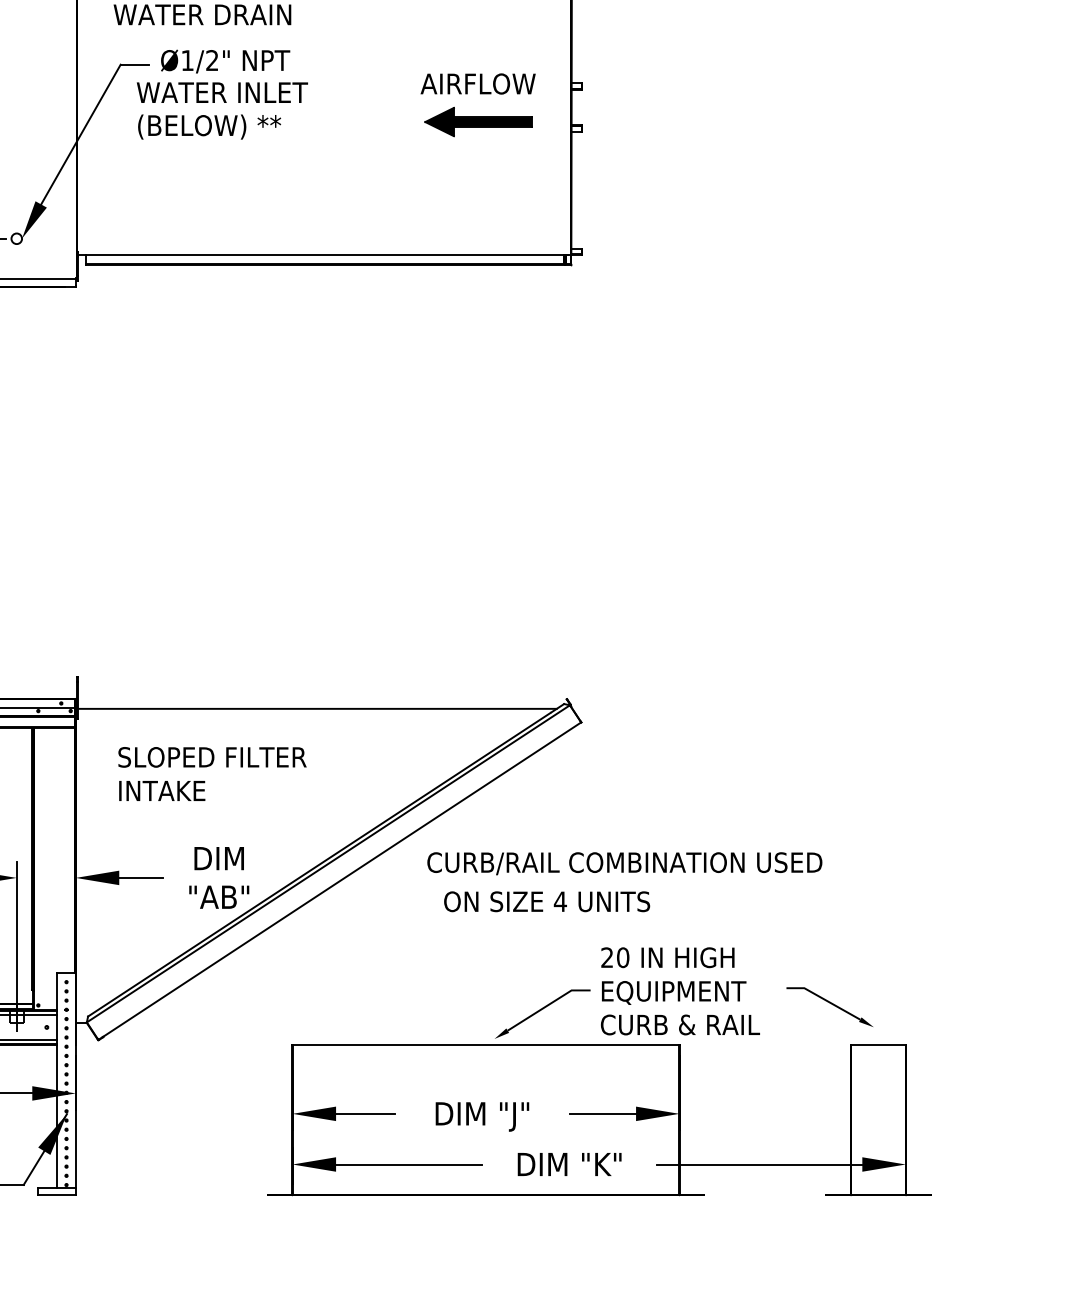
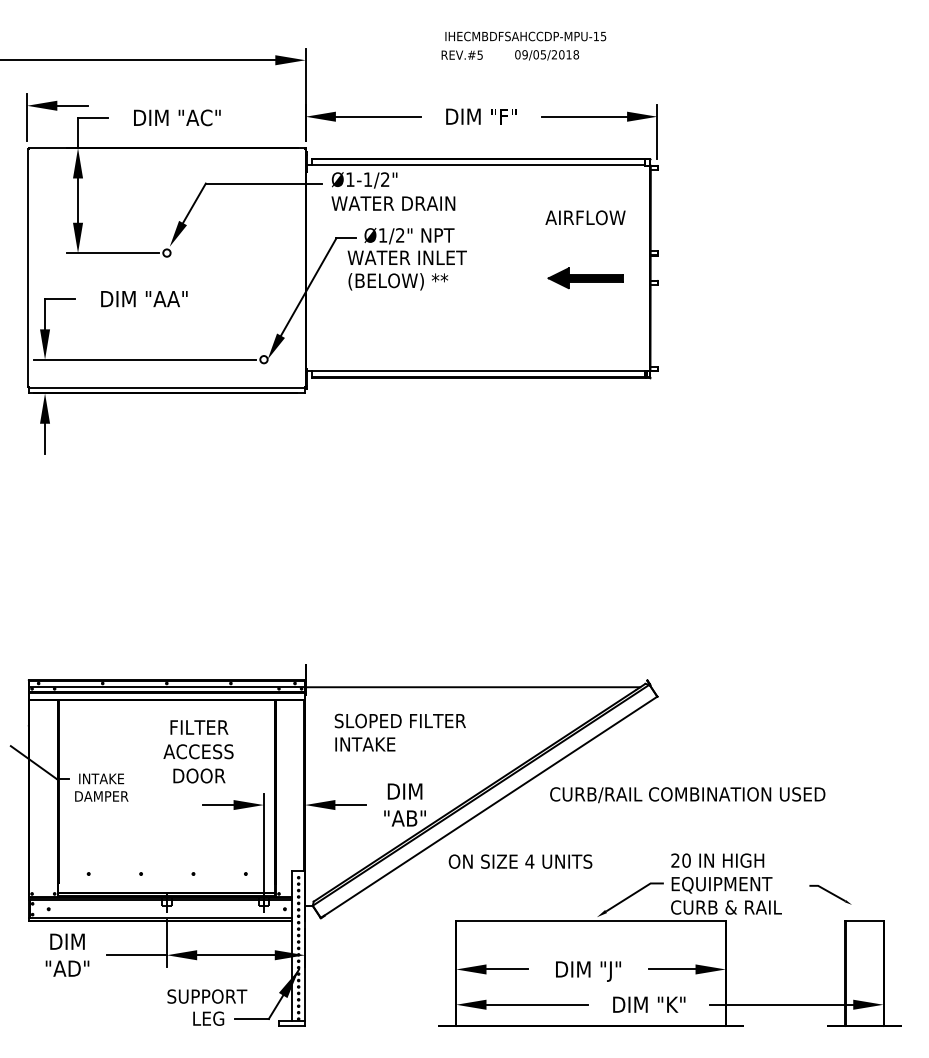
text: (478, 83) -> (585, 217), moved
text: (547, 901) -> (520, 861), moved
part: (829, 1006) -> (830, 894), size x0.7

